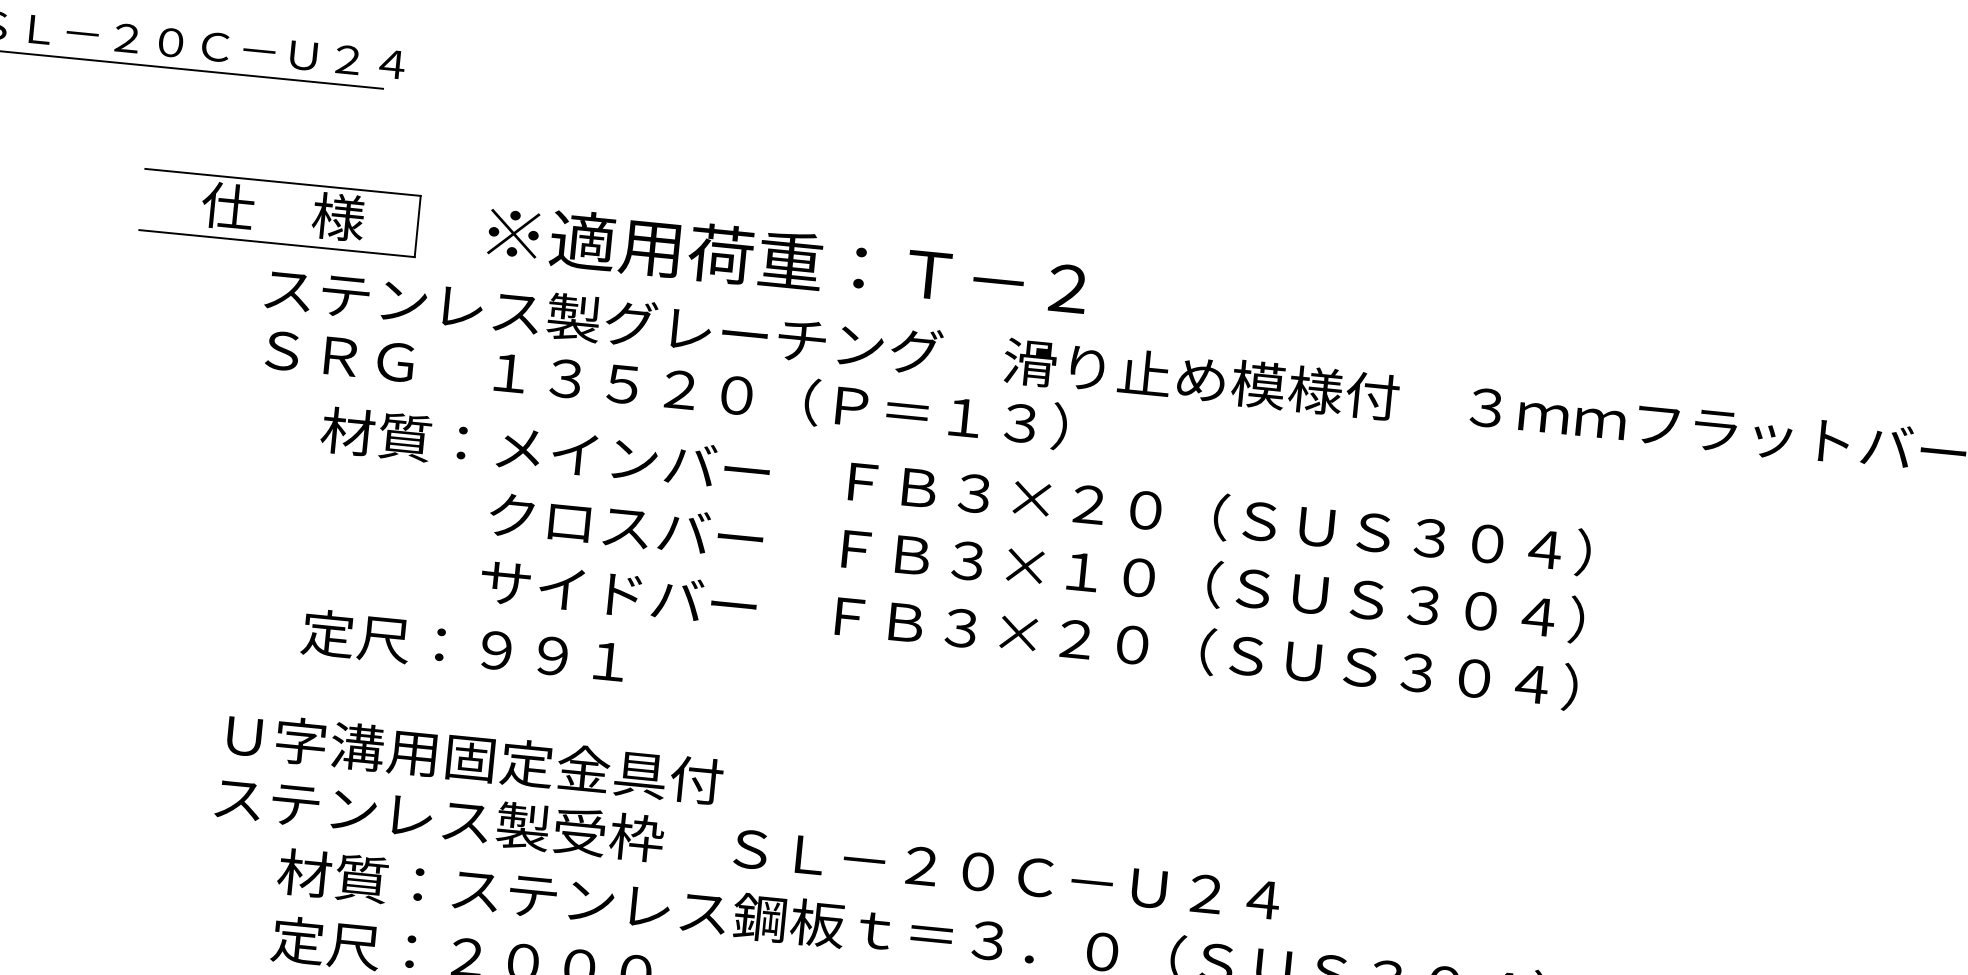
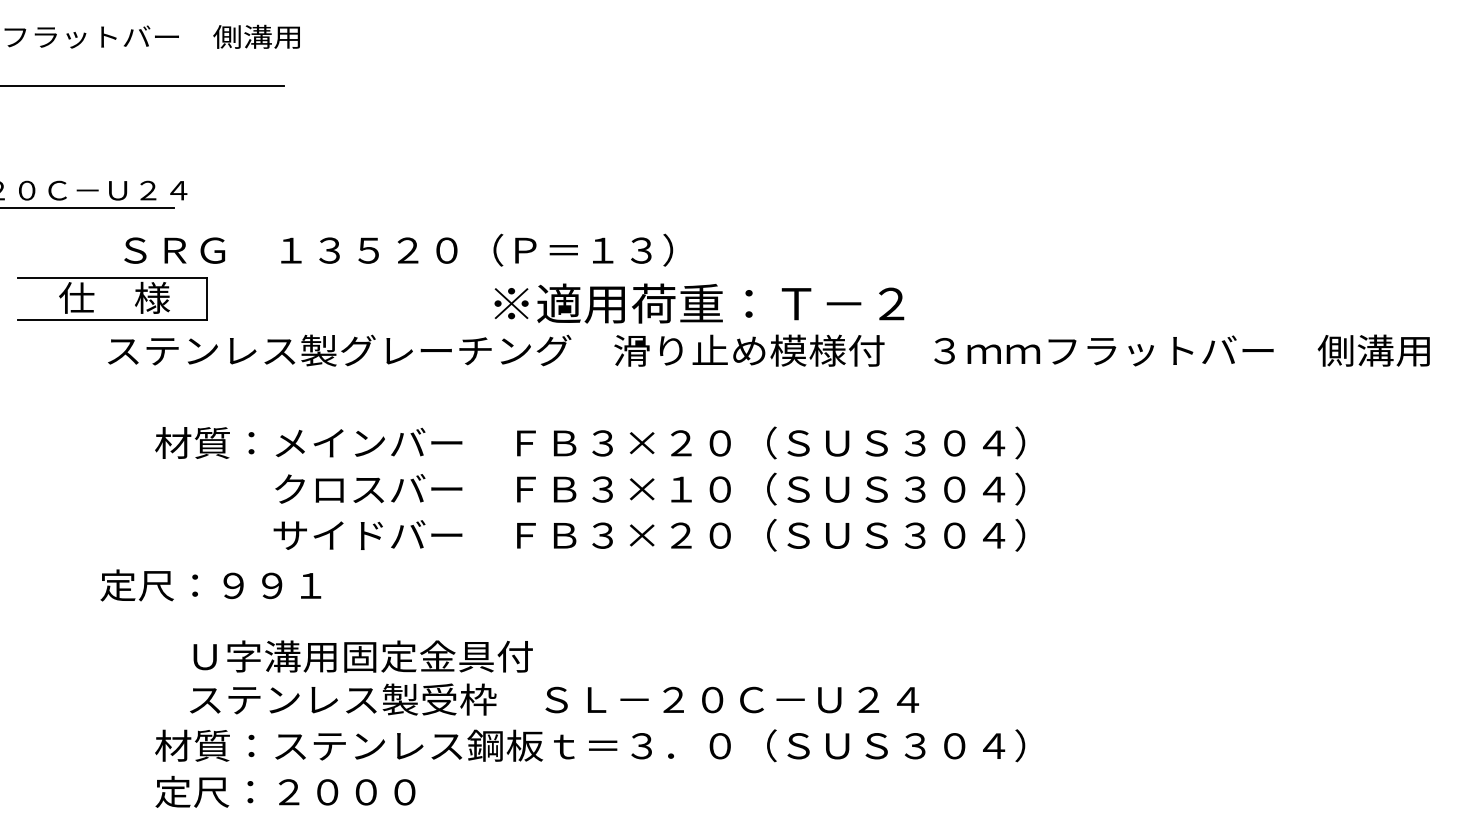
text: (787, 260) -> (699, 303), moved
text: (666, 386) -> (398, 249), moved
text: (462, 646) -> (210, 585), moved
text: (473, 758) -> (362, 656), moved
text: (747, 848) -> (554, 699), moved

